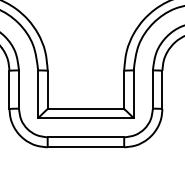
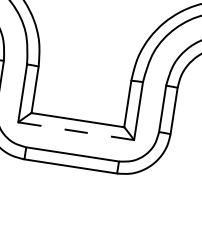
line: (85, 118) -> (75, 131), solid -> dashed

